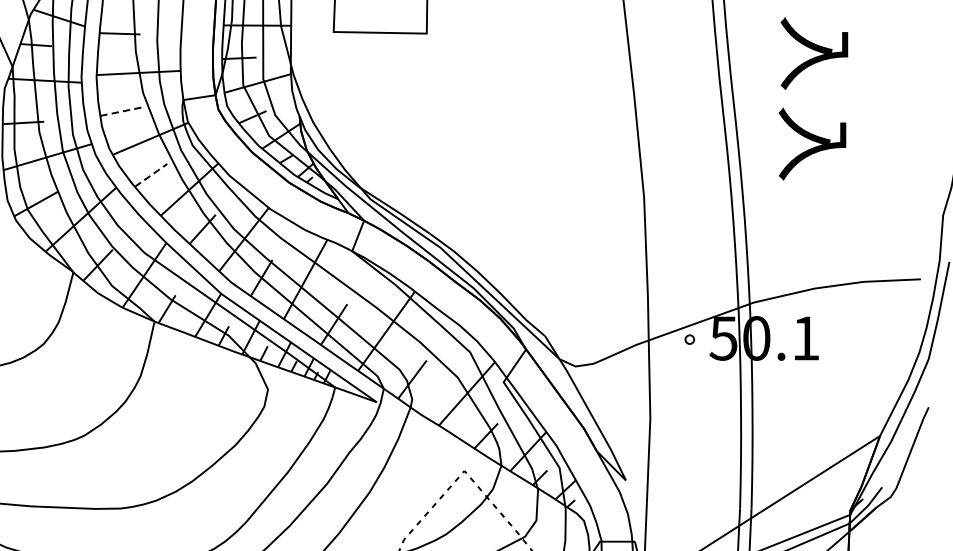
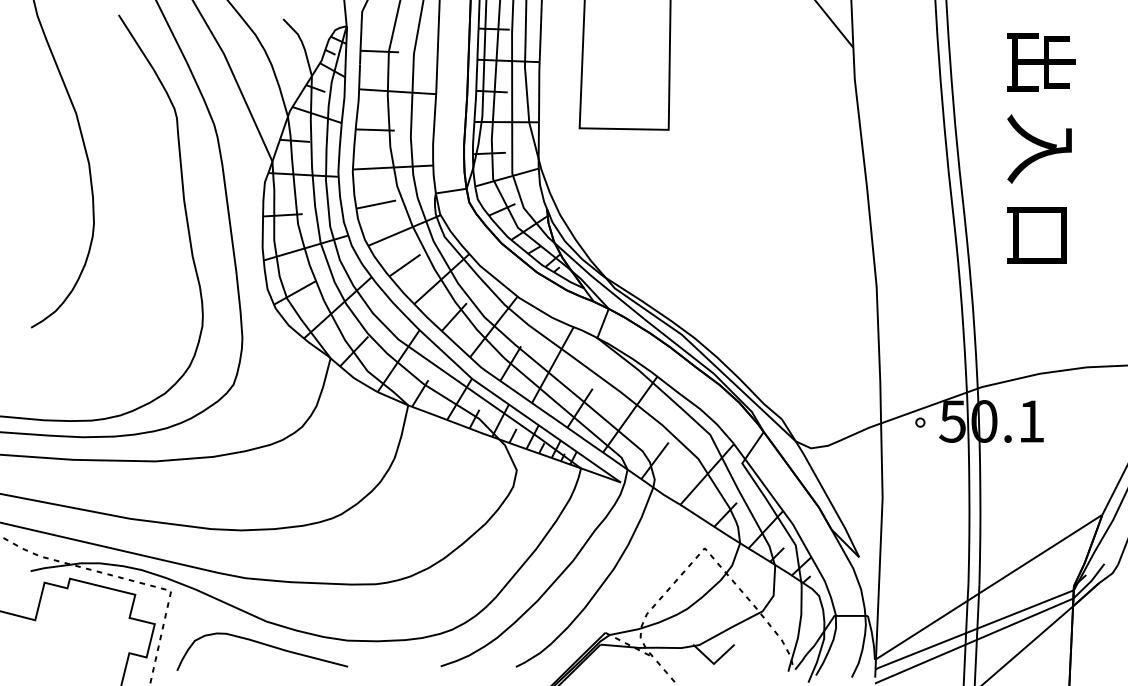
line: (121, 111) -> (376, 204), dashed -> solid
text: (812, 144) -> (1037, 235), 入 -> 口
line: (150, 175) -> (404, 265), dashed -> solid

